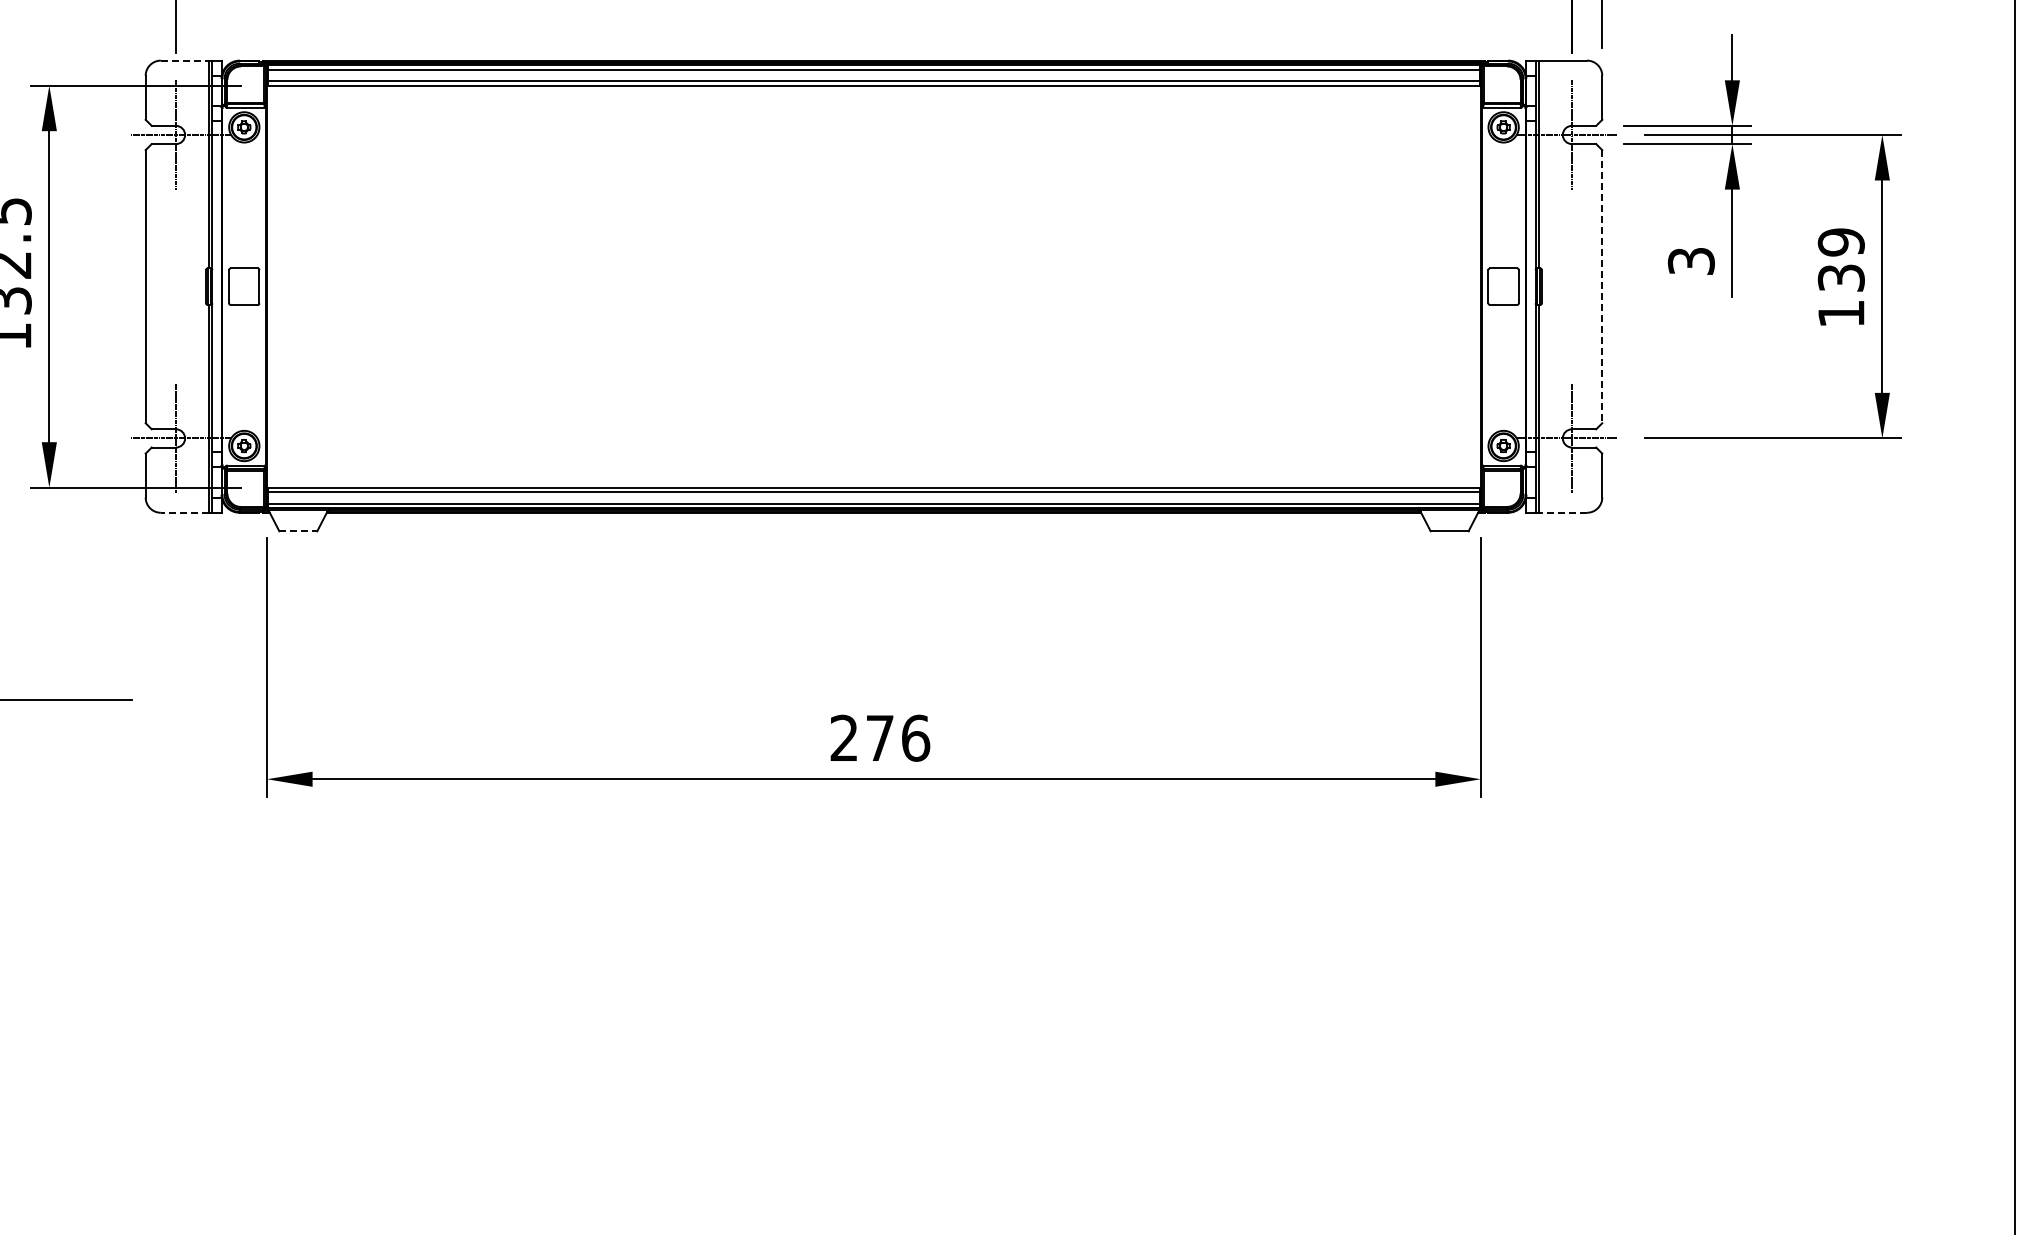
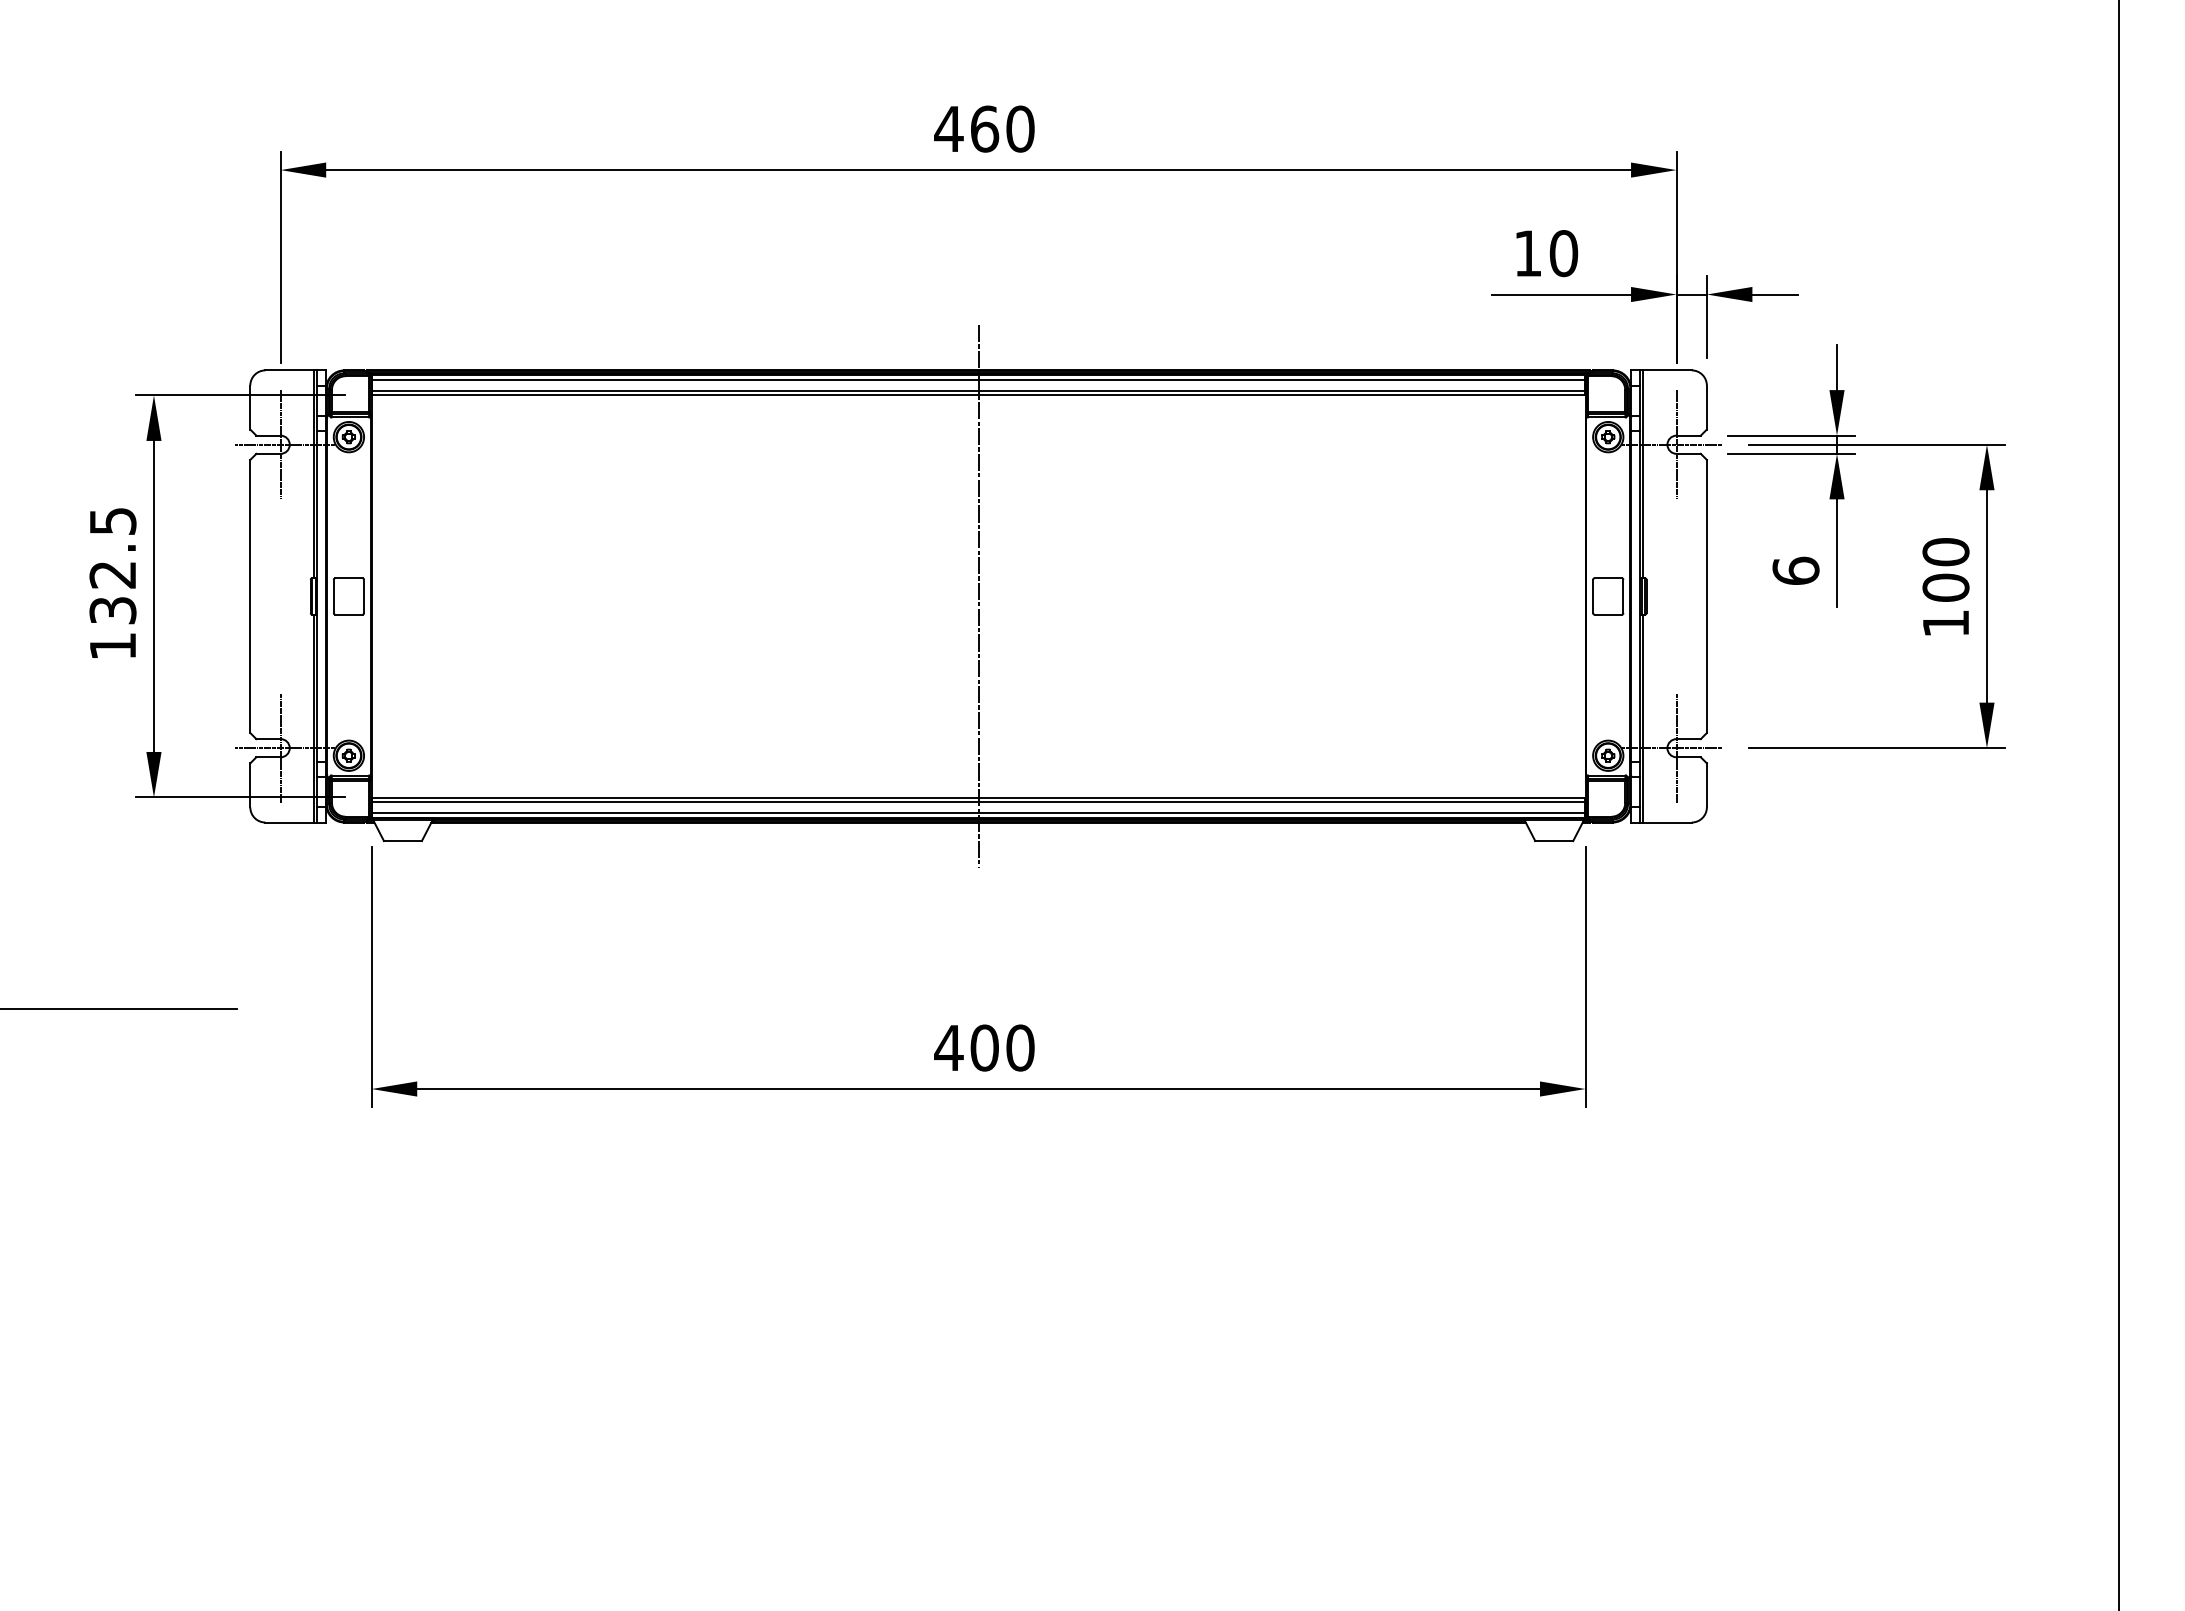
line: (185, 60) -> (290, 370), dashed -> solid
text: (1840, 259) -> (1945, 569), 139 -> 100
text: (1690, 260) -> (1795, 570), 3 -> 6
line: (873, 286) -> (978, 596), added
line: (1601, 286) -> (1706, 596), dashed -> solid
line: (184, 512) -> (289, 822), dashed -> solid
line: (1561, 512) -> (1666, 822), dashed -> solid
line: (297, 531) -> (402, 841), dashed -> solid
text: (879, 737) -> (984, 1047), 276 -> 400

